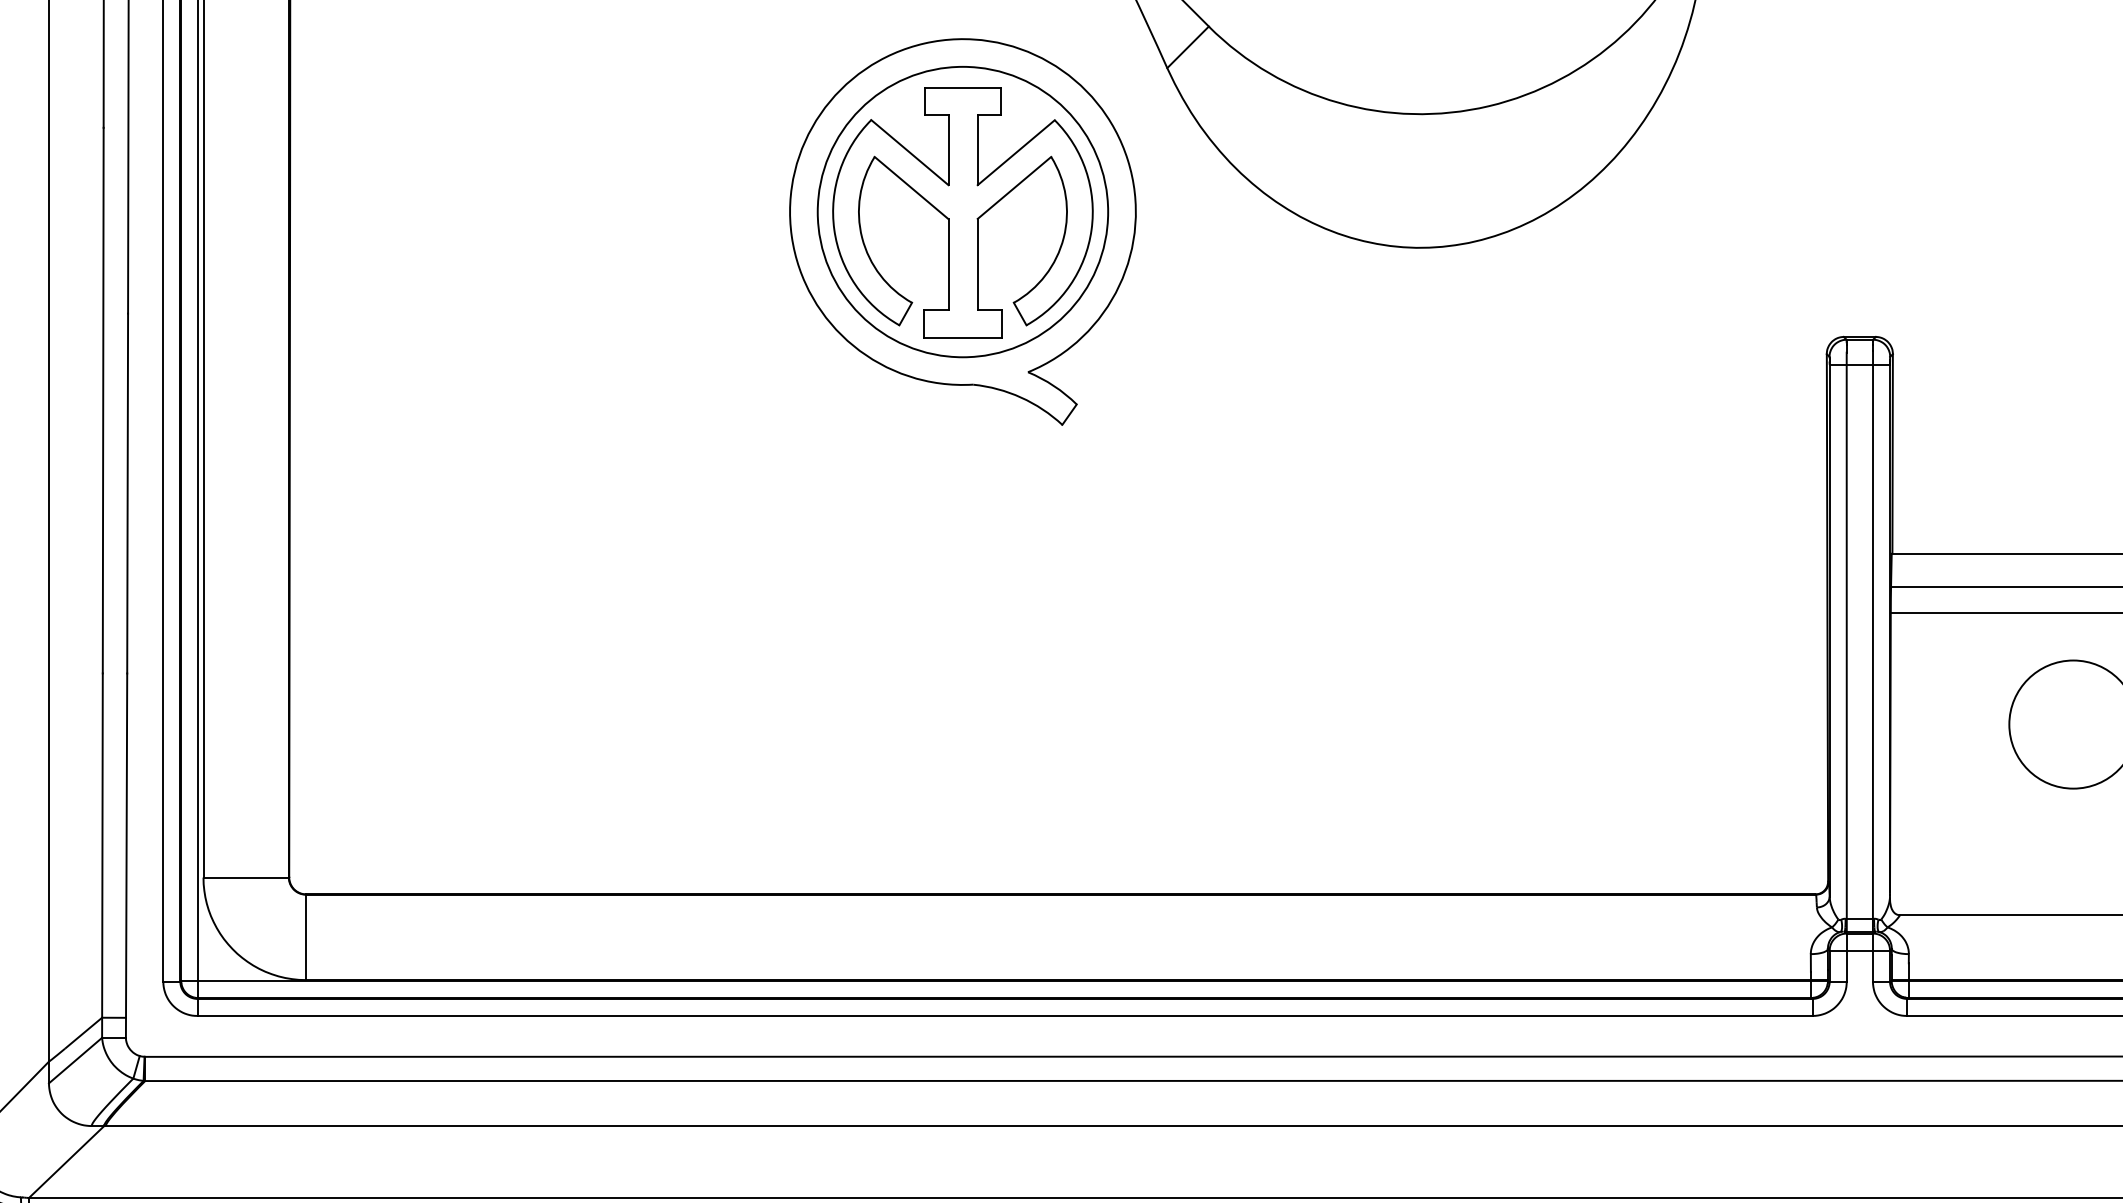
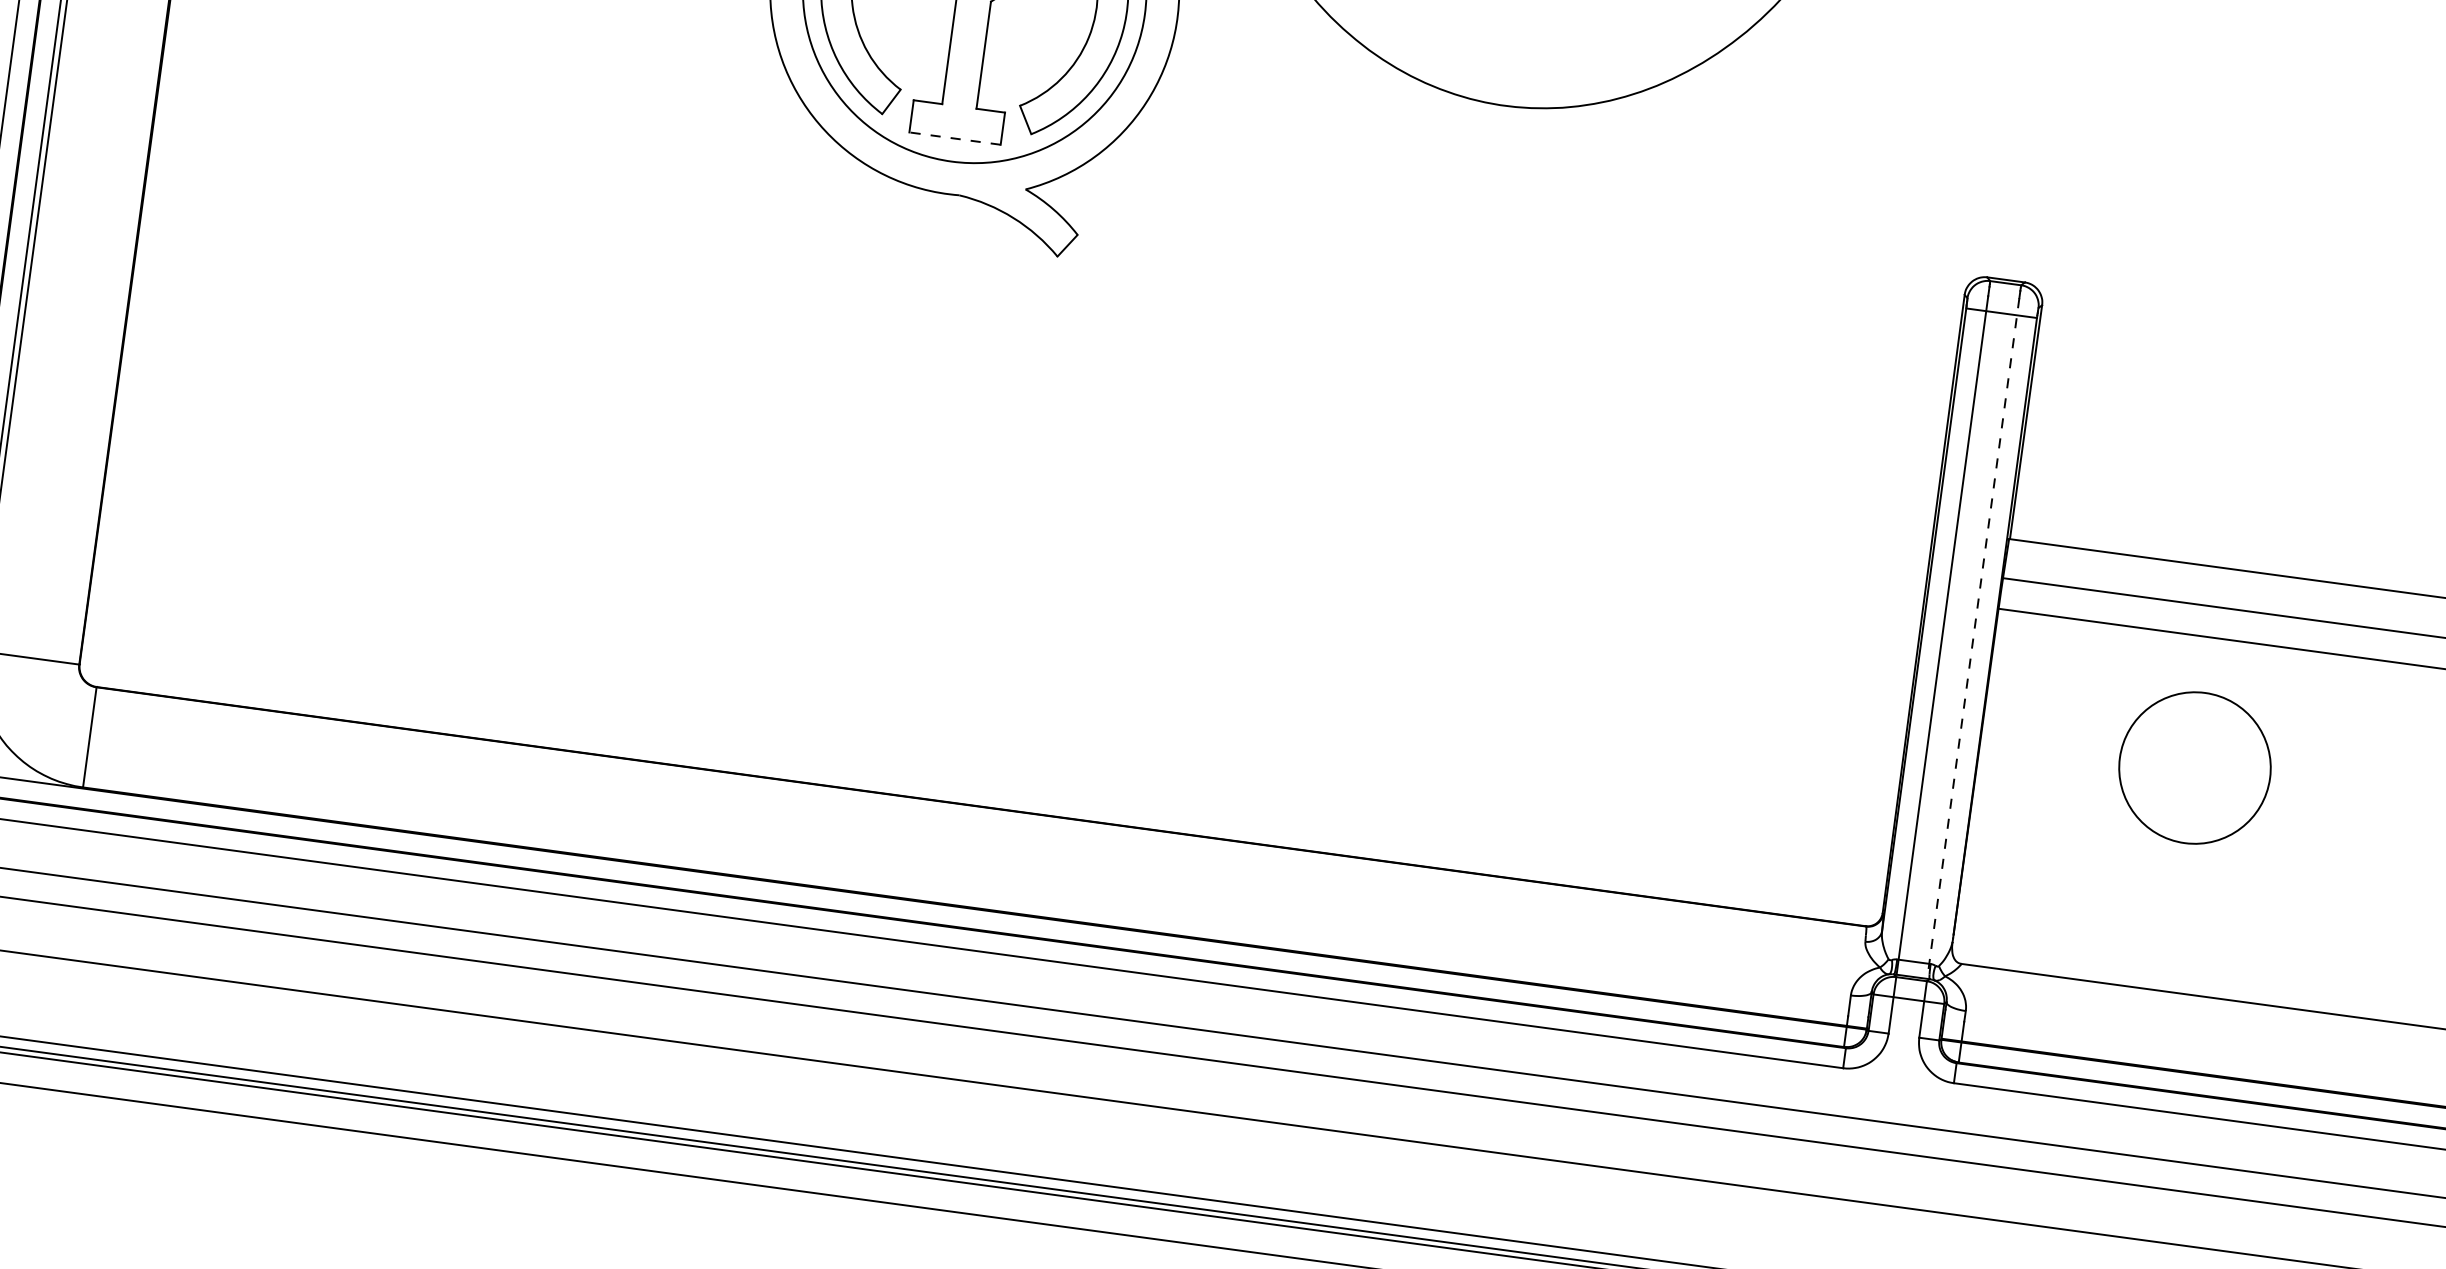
line: (963, 337) -> (955, 138), solid -> dashed
line: (1872, 641) -> (1972, 638), solid -> dashed

